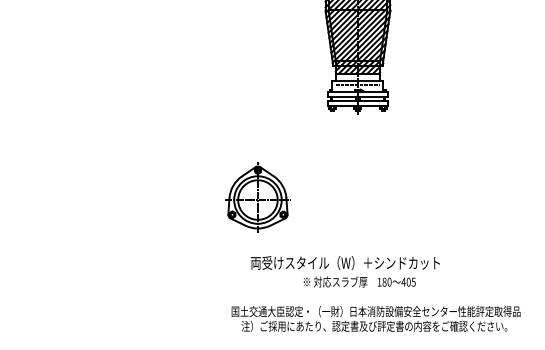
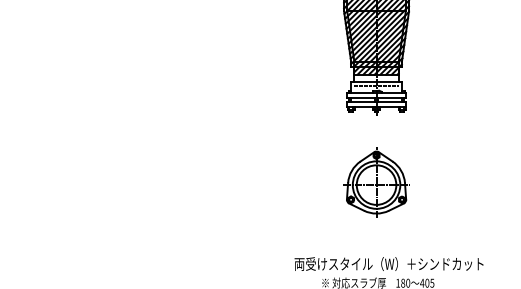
part: (257, 197) -> (376, 182), moved
text: (345, 262) -> (389, 263), moved

